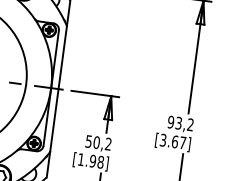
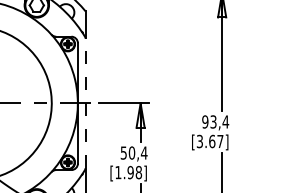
line: (58, 89) -> (85, 103), solid -> dashed
text: (190, 124) -> (225, 121), 93,2 -> 93,4
text: (107, 143) -> (143, 152), 50,2 -> 50,4

